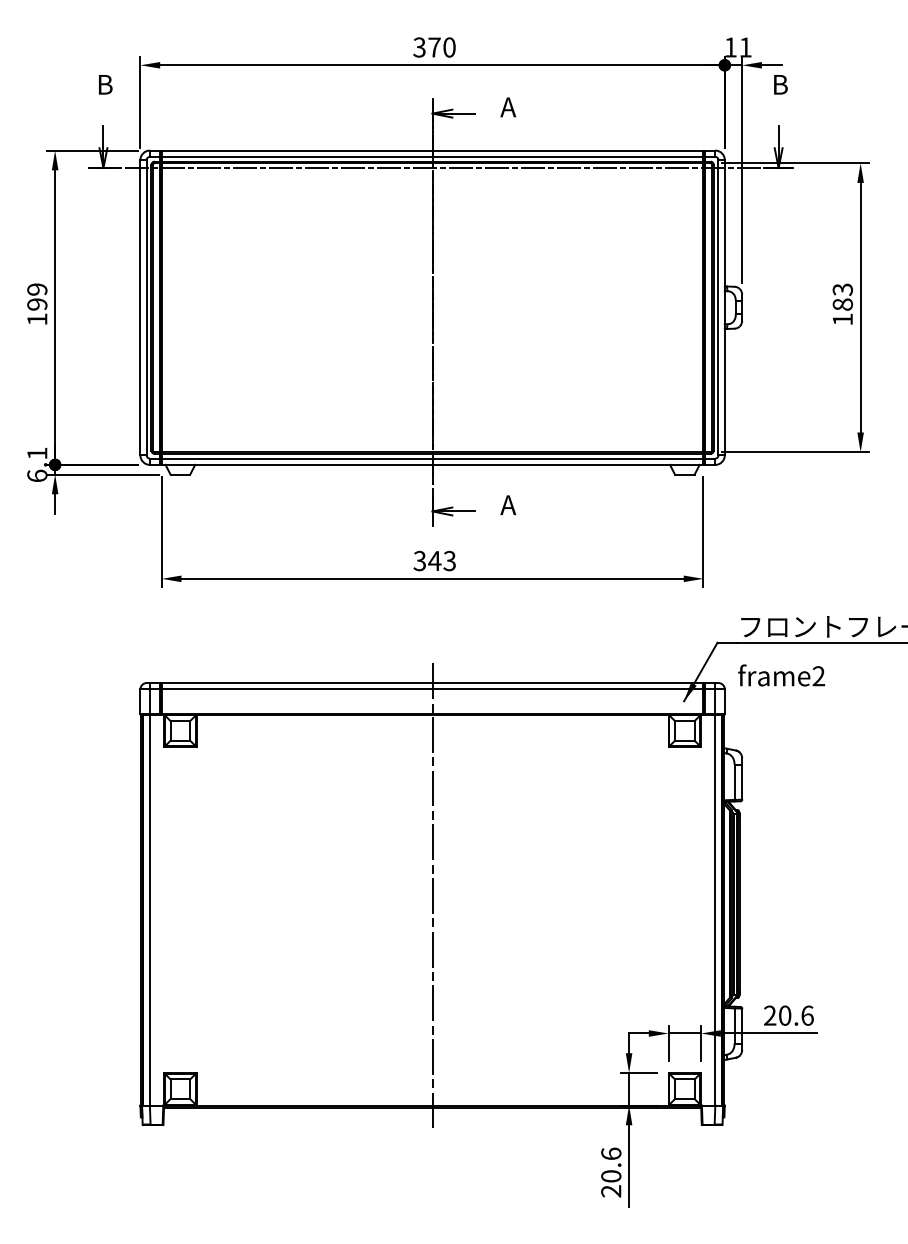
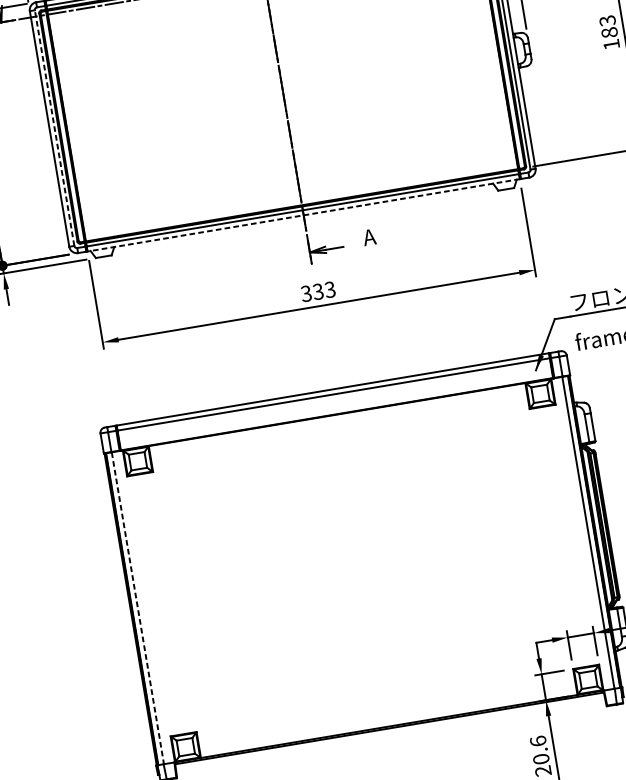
line: (146, 307) -> (54, 127), solid -> dashed
line: (432, 464) -> (303, 215), solid -> dashed
text: (434, 560) -> (317, 291), 343 -> 333
line: (432, 895) -> (361, 558), removed
line: (150, 910) -> (138, 608), solid -> dashed

